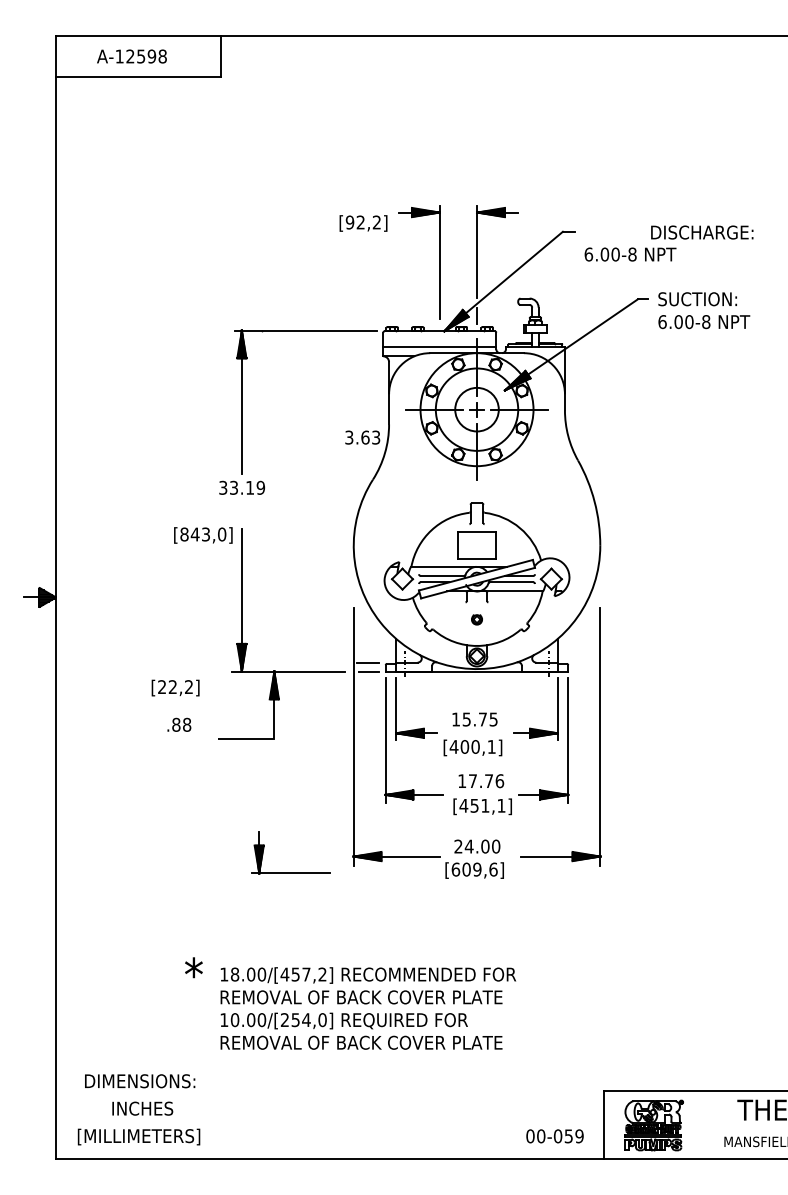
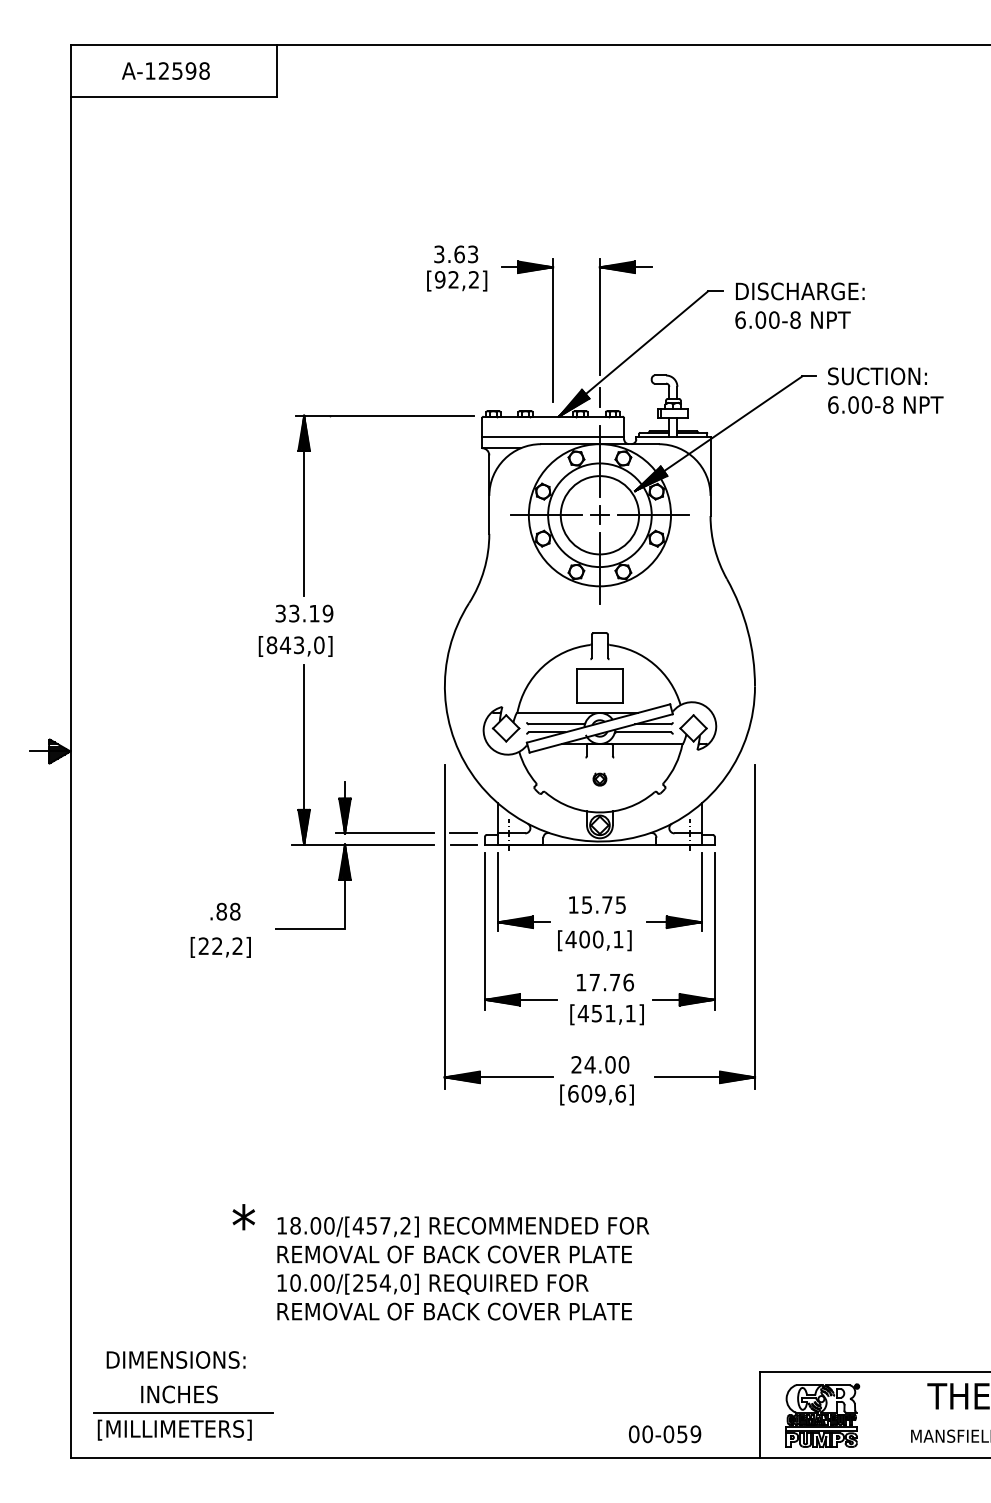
text: (702, 232) -> (800, 291), moved
circle: (476, 409) -> (599, 515), size x1.43
text: (362, 437) -> (456, 254), moved
text: (203, 535) -> (295, 646), moved
text: (175, 688) -> (220, 947), moved
part: (290, 872) -> (384, 832), moved
line: (145, 1122) -> (182, 1412), added
text: (555, 1136) -> (665, 1434), moved

